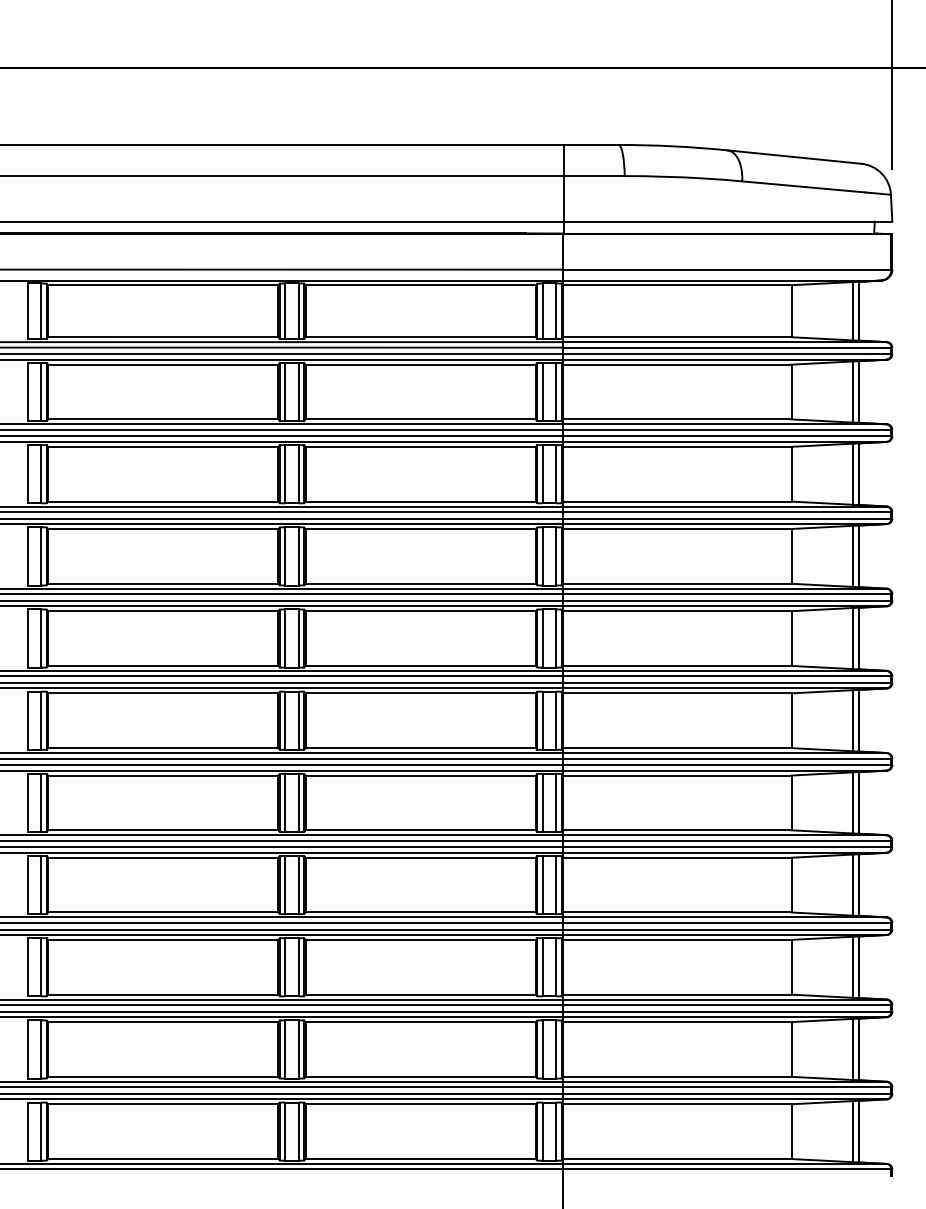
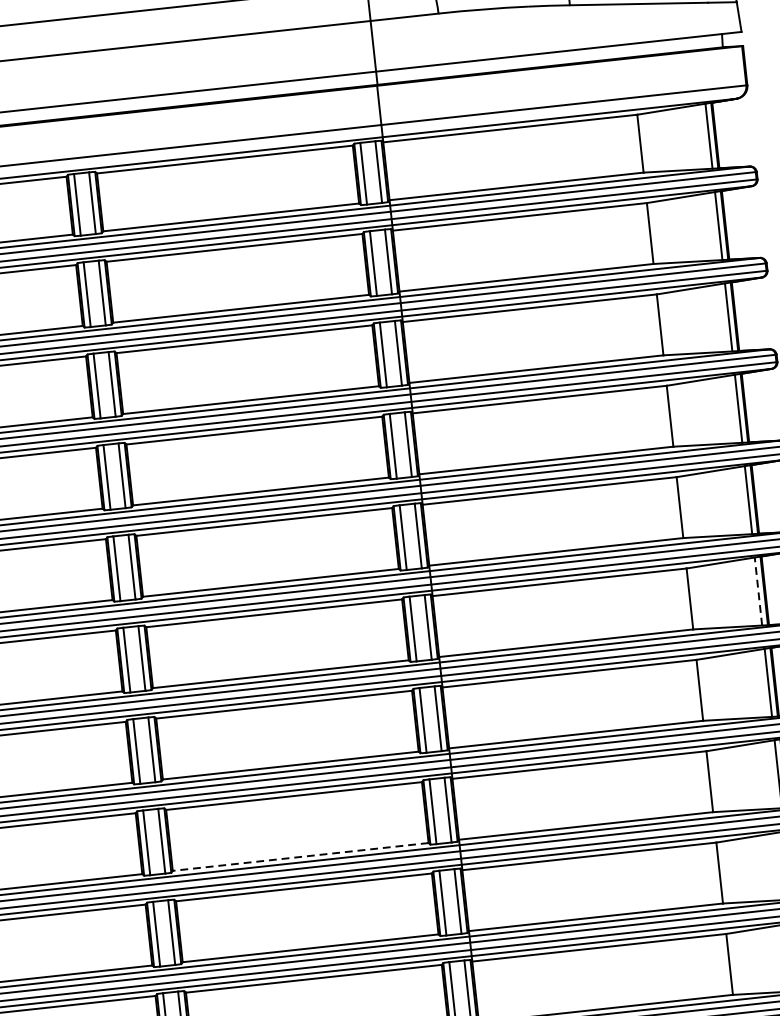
line: (853, 720) -> (758, 591), solid -> dashed
line: (420, 912) -> (300, 856), solid -> dashed

